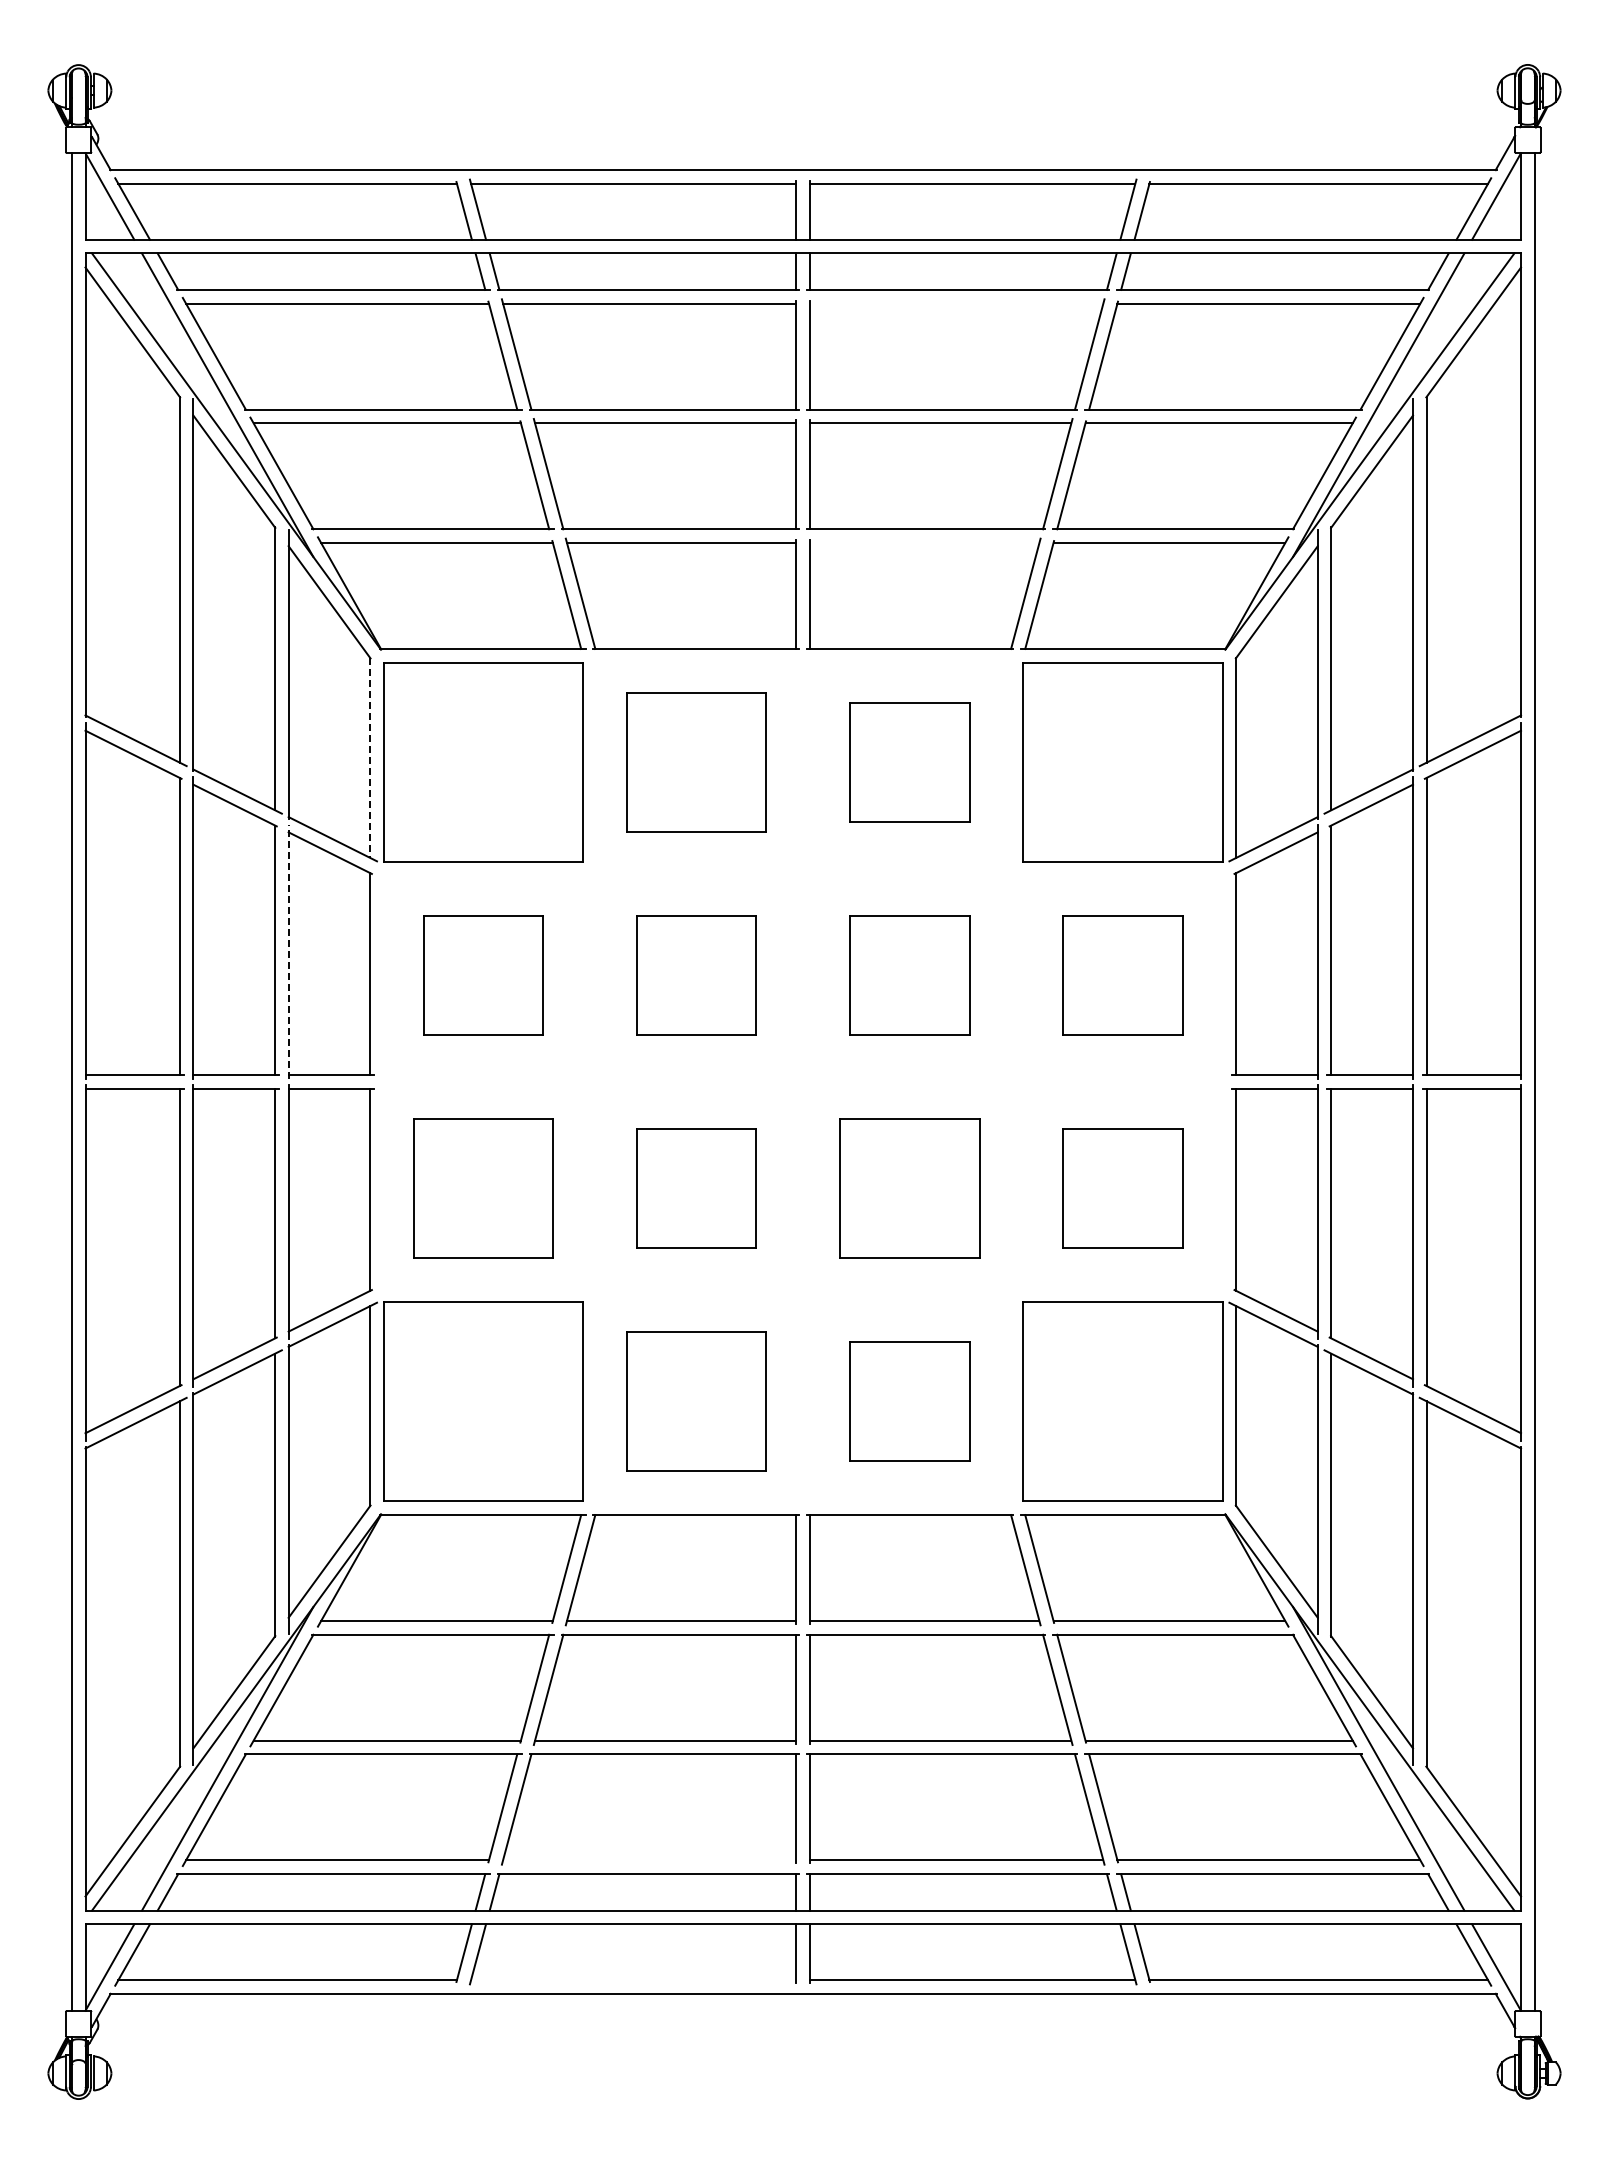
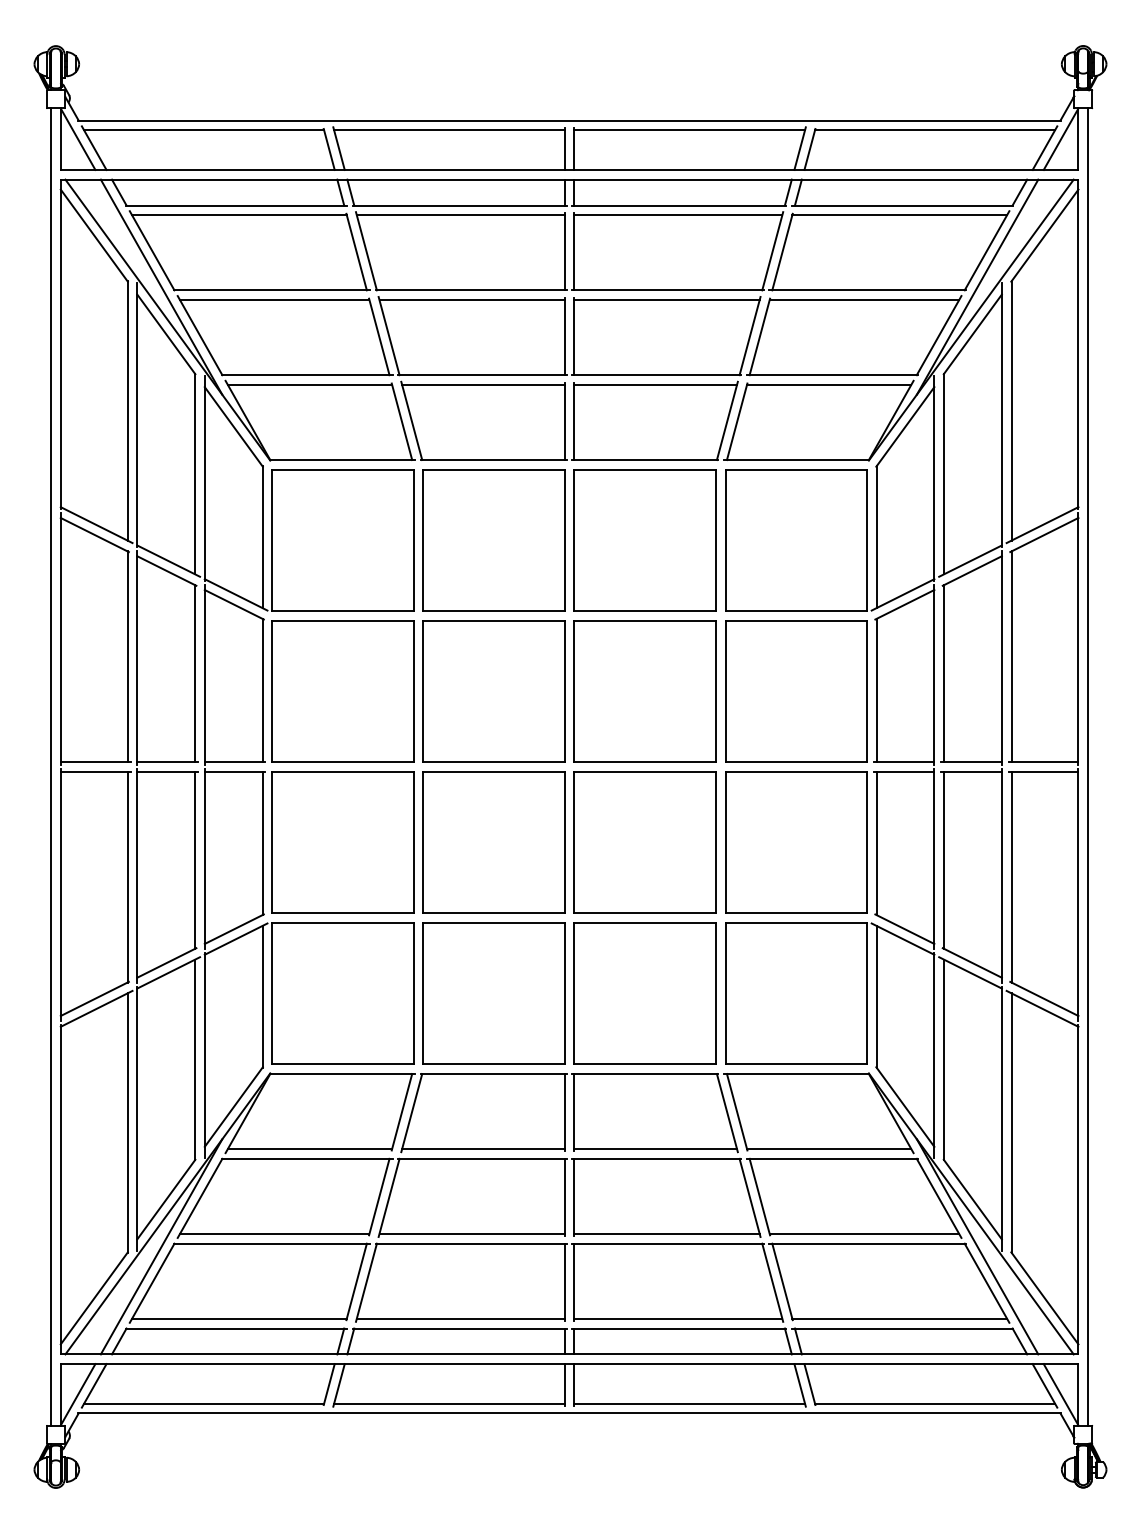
line: (956, 303) -> (678, 215), added
line: (924, 542) -> (655, 384), added
line: (370, 757) -> (262, 536), dashed -> solid
part: (696, 762) -> (493, 540), size x1.43
part: (909, 762) -> (644, 540), size x1.67
line: (288, 951) -> (204, 674), dashed -> solid
part: (483, 975) -> (342, 691), size x1.67
part: (696, 975) -> (493, 691), size x1.67
part: (909, 975) -> (644, 691), size x1.67
part: (1122, 975) -> (795, 691), size x1.67
part: (483, 1188) -> (342, 842), size x1.43
part: (696, 1188) -> (493, 842), size x1.67
part: (909, 1188) -> (644, 842), size x1.43
part: (1122, 1188) -> (795, 842), size x1.67
part: (696, 1401) -> (493, 993), size x1.43
part: (909, 1401) -> (644, 993), size x1.67
line: (649, 1860) -> (460, 1318), added
line: (633, 1980) -> (449, 1403), added

